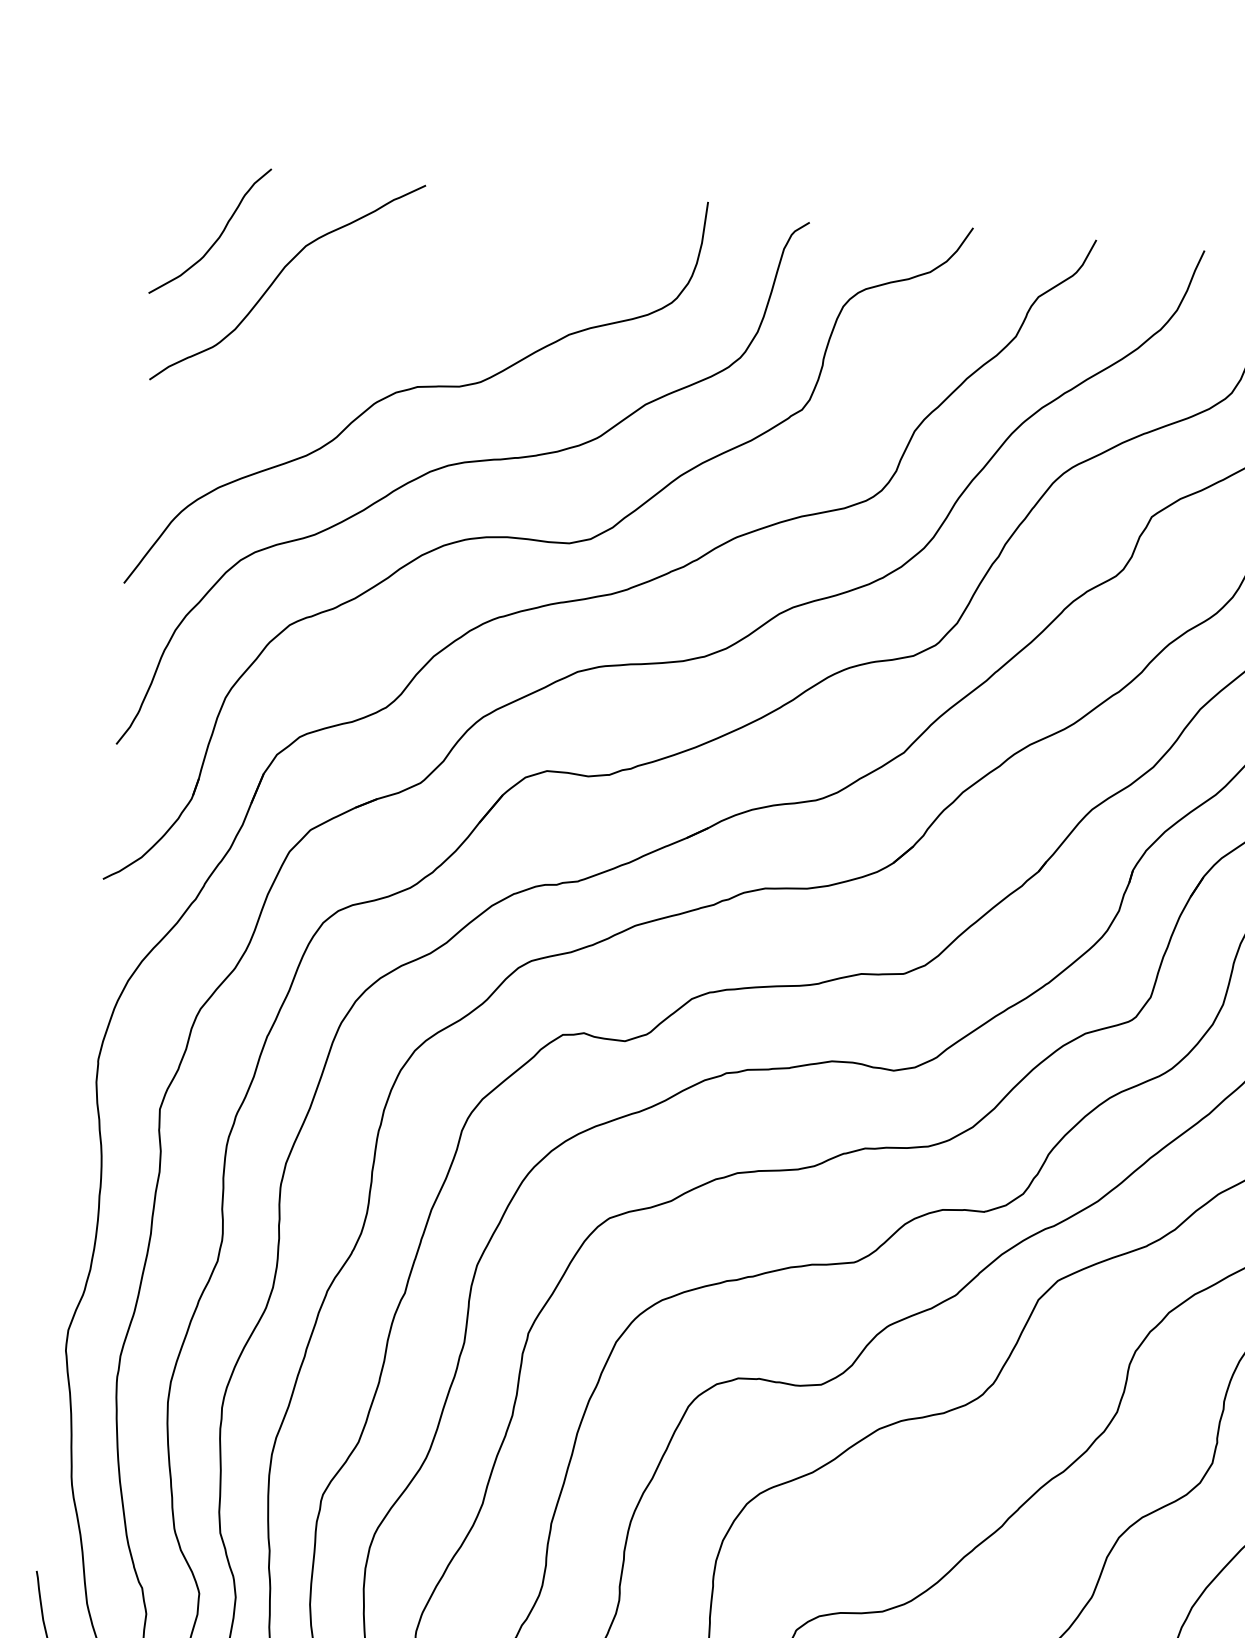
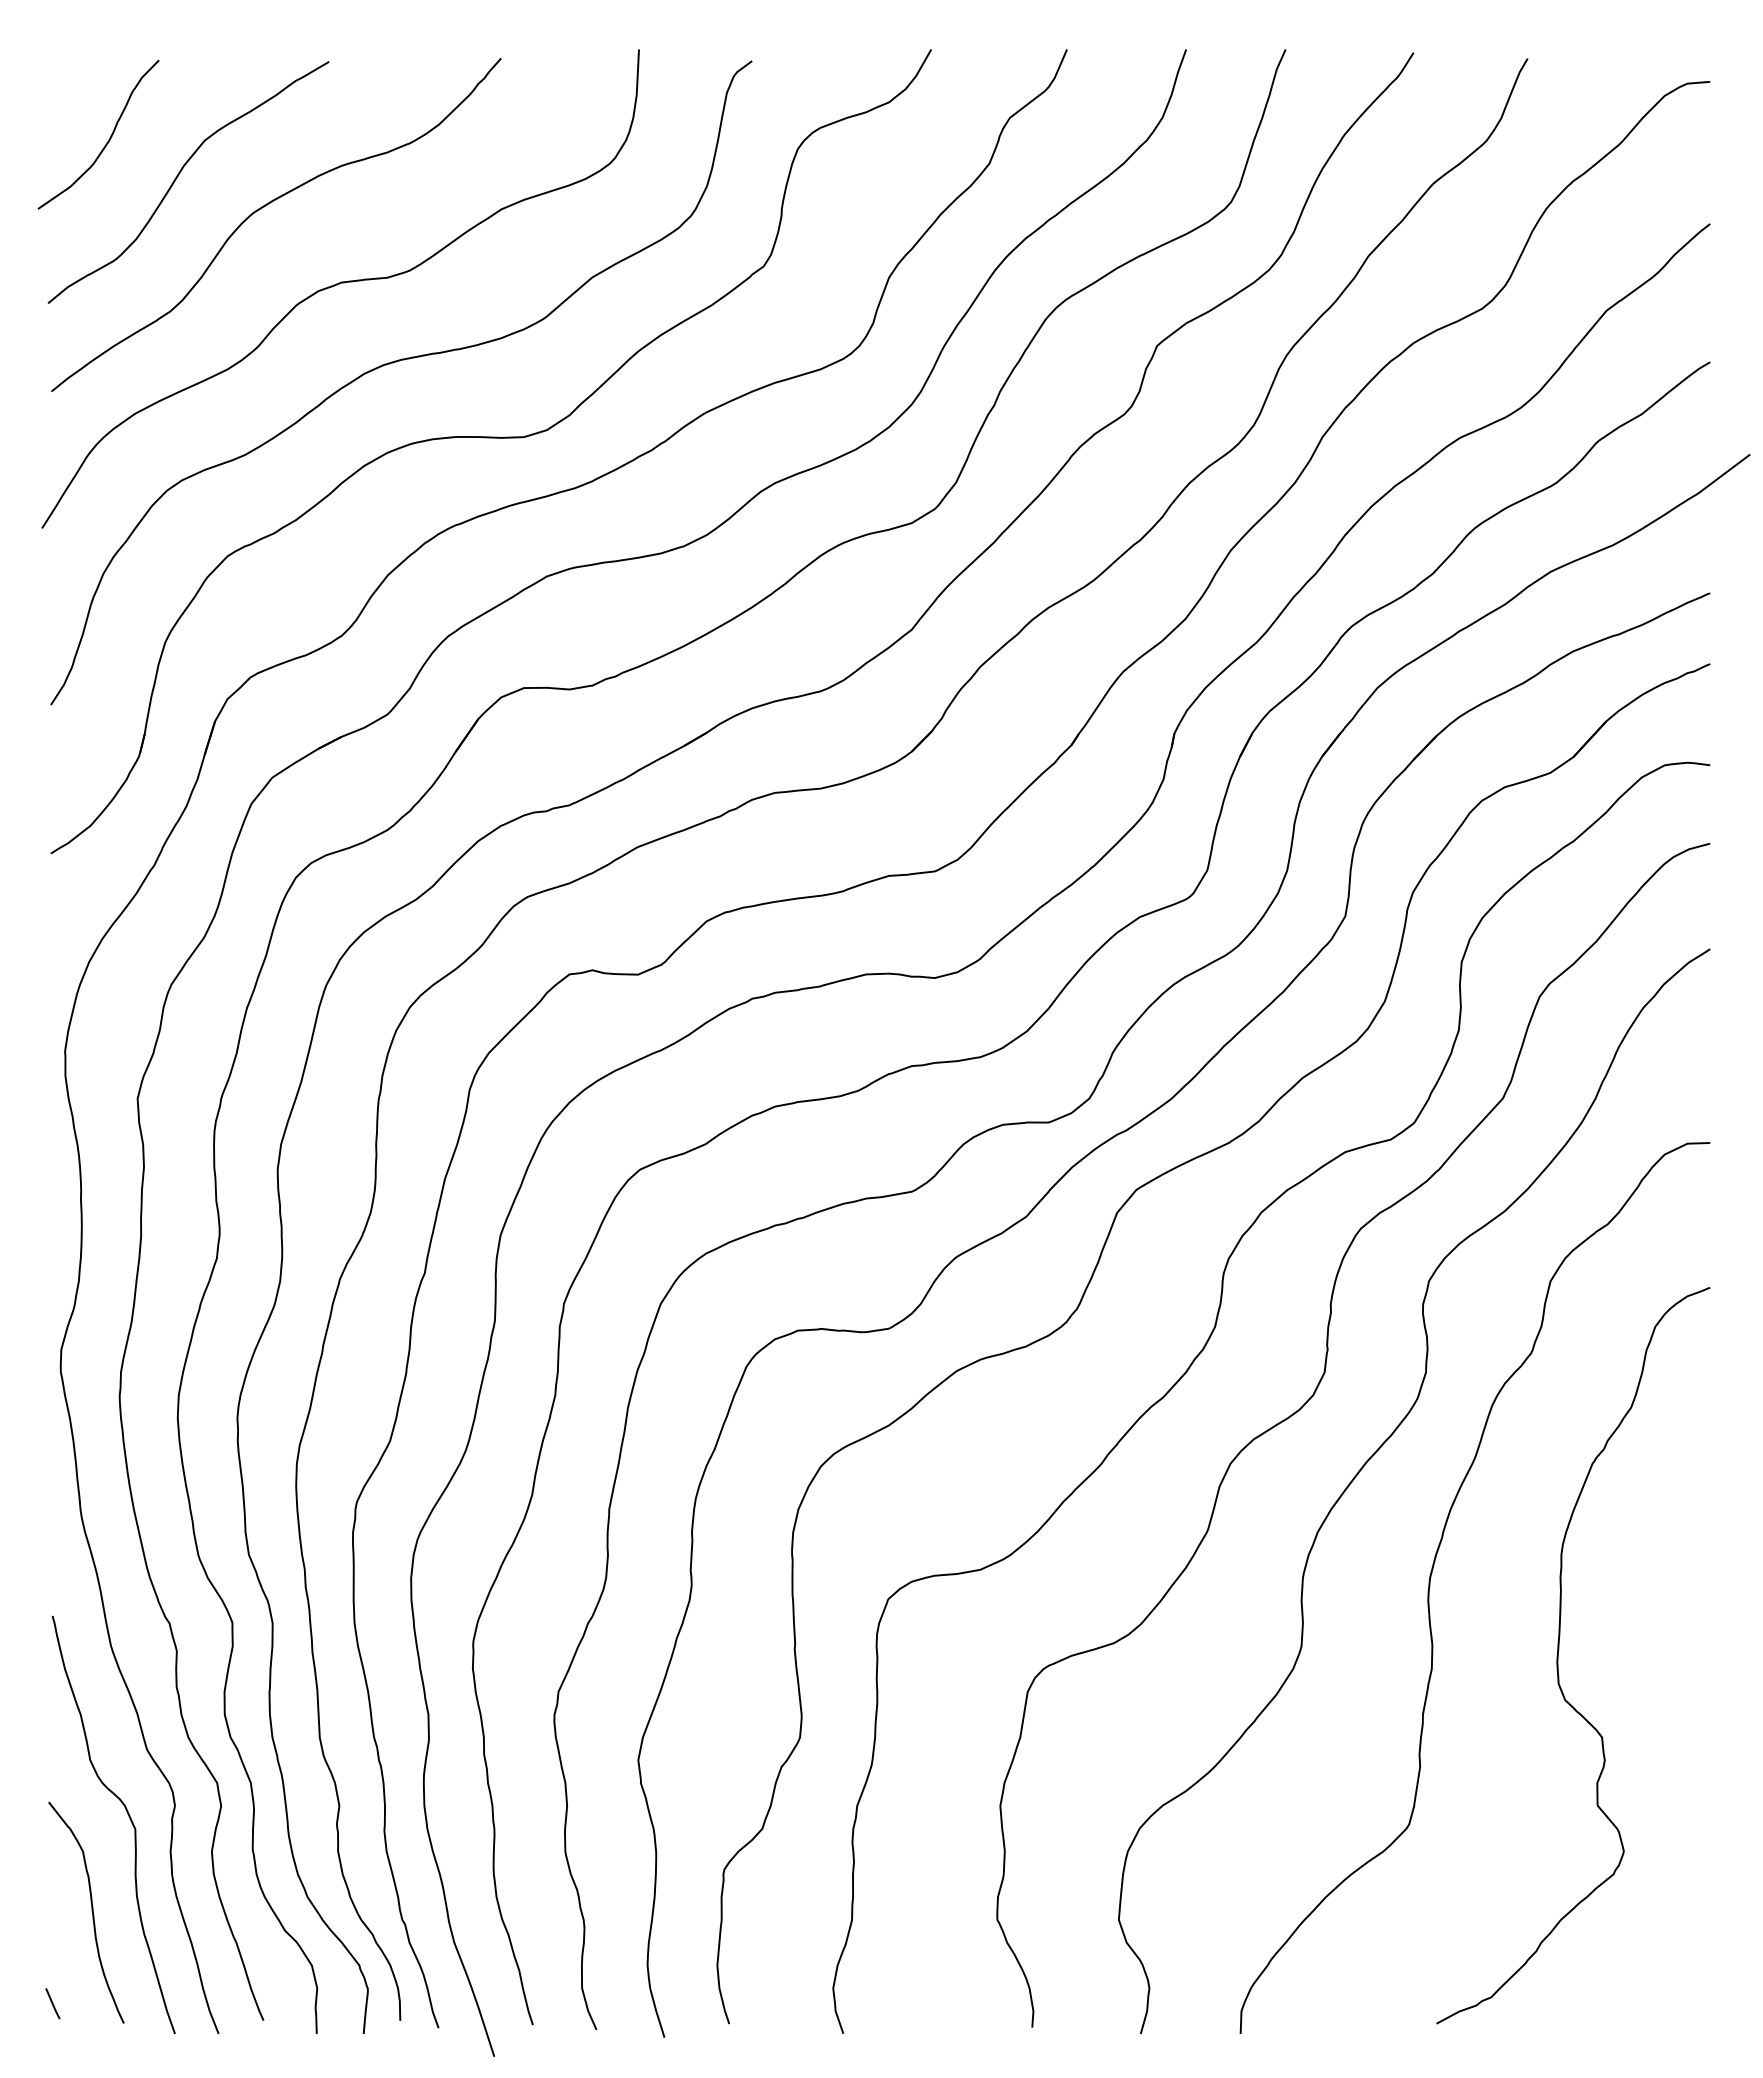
curve: (354, 311) -> (264, 207), added

